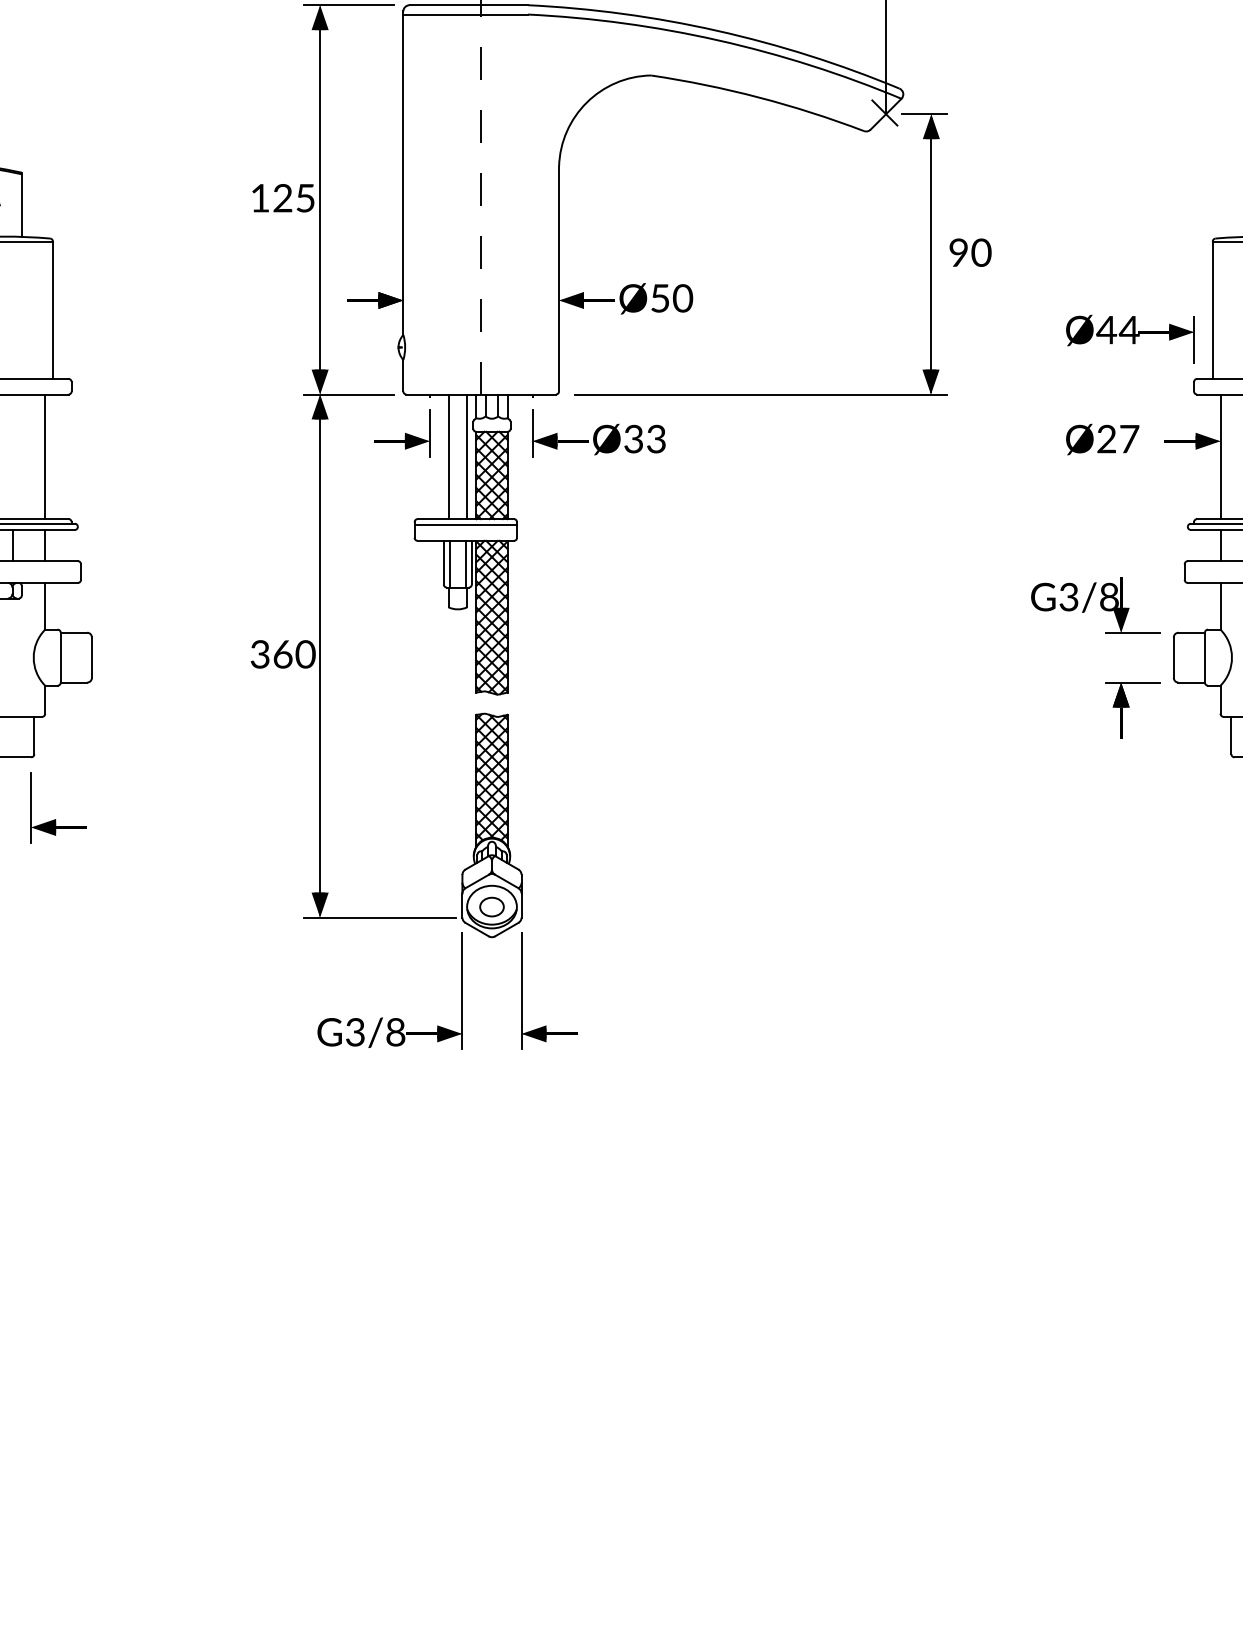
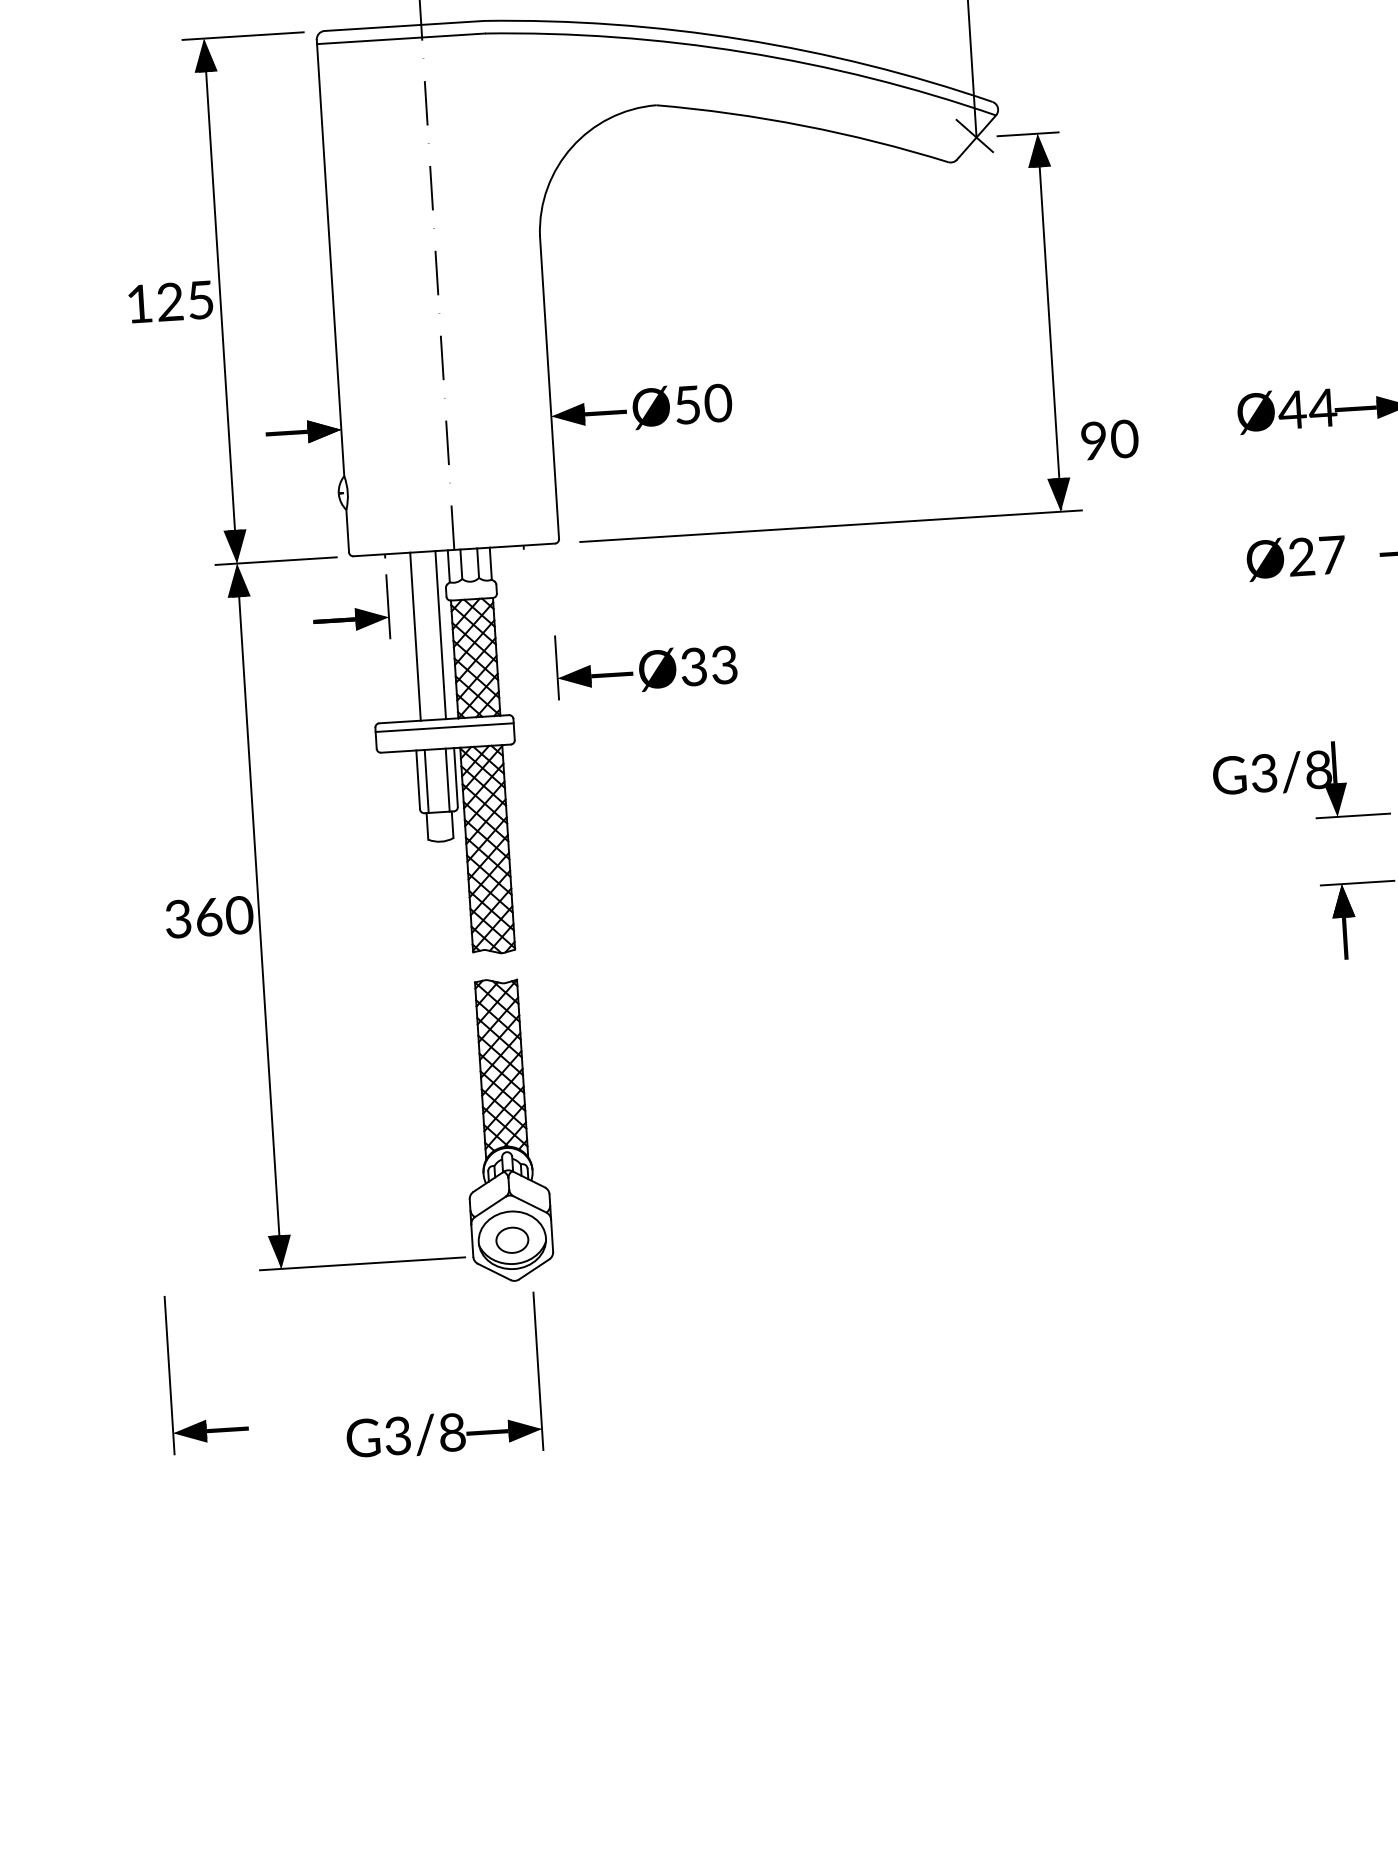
text: (970, 252) -> (1109, 439), moved
part: (598, 433) -> (645, 662), moved
part: (522, 990) -> (170, 1374), moved
part: (382, 1017) -> (433, 1413), moved

